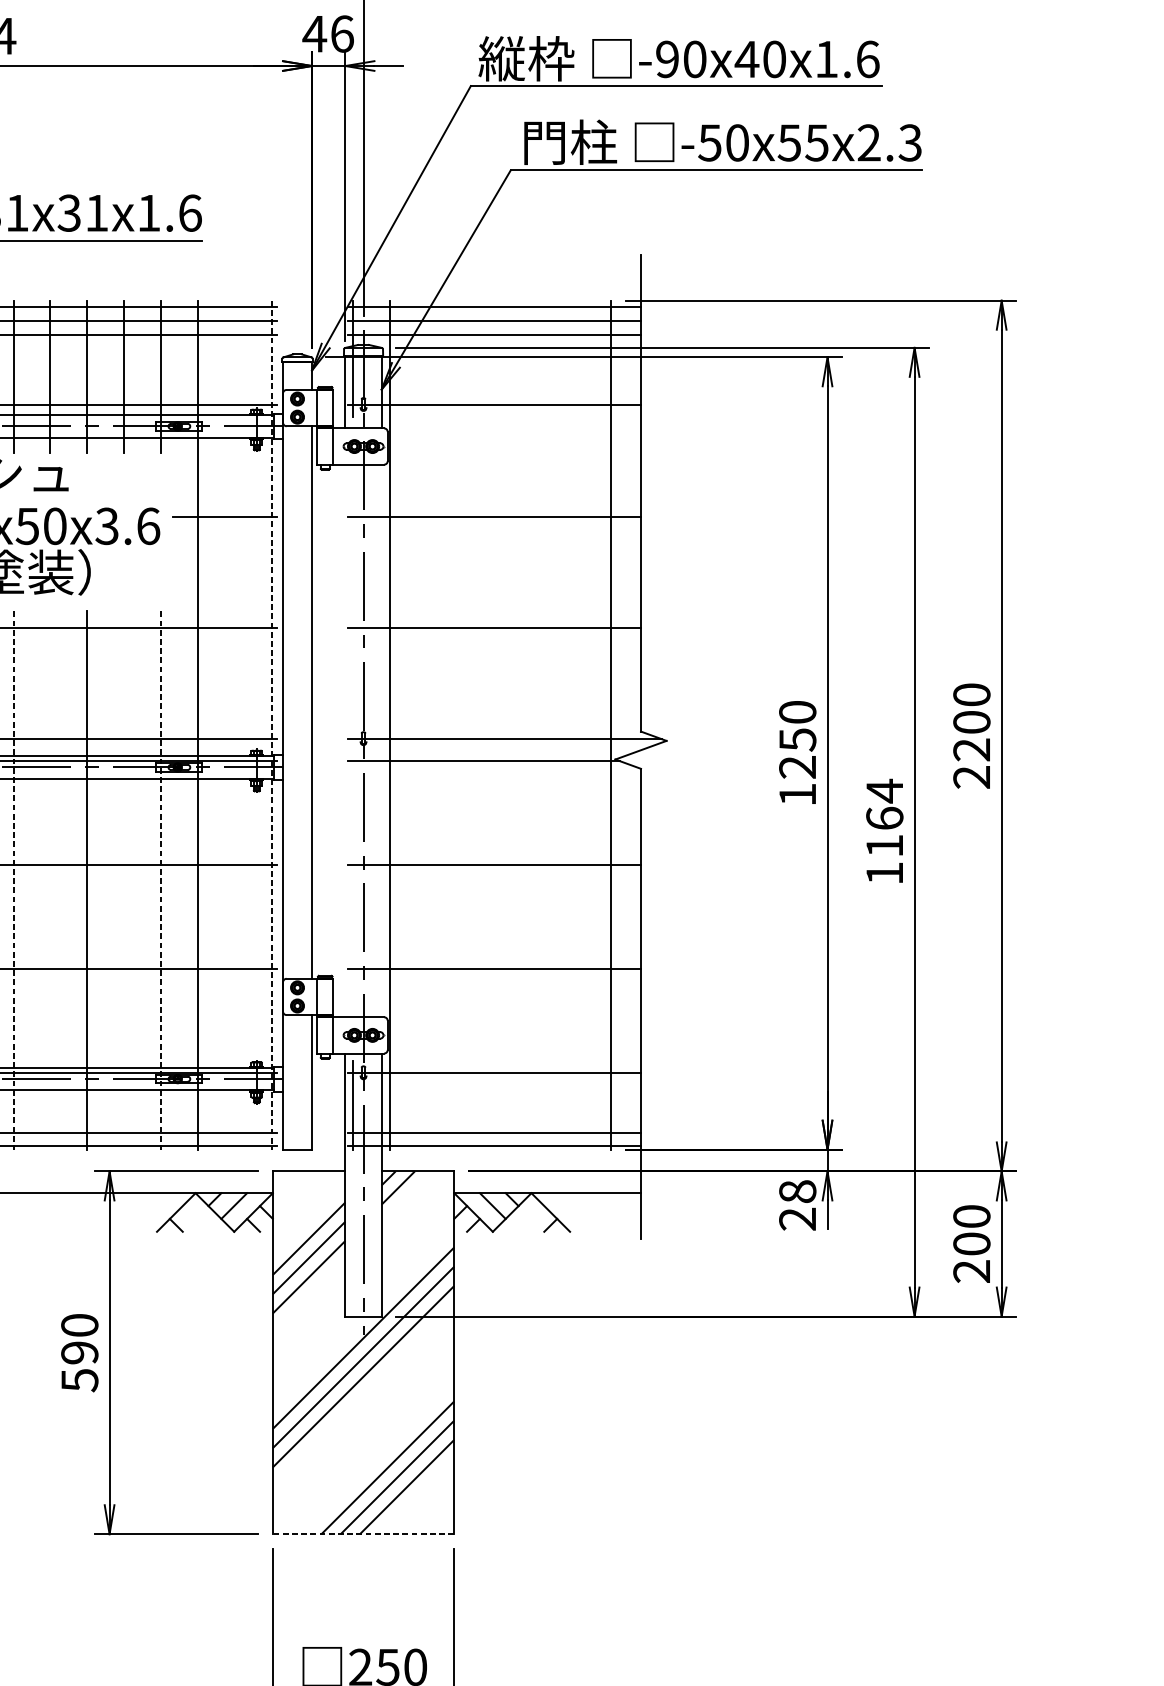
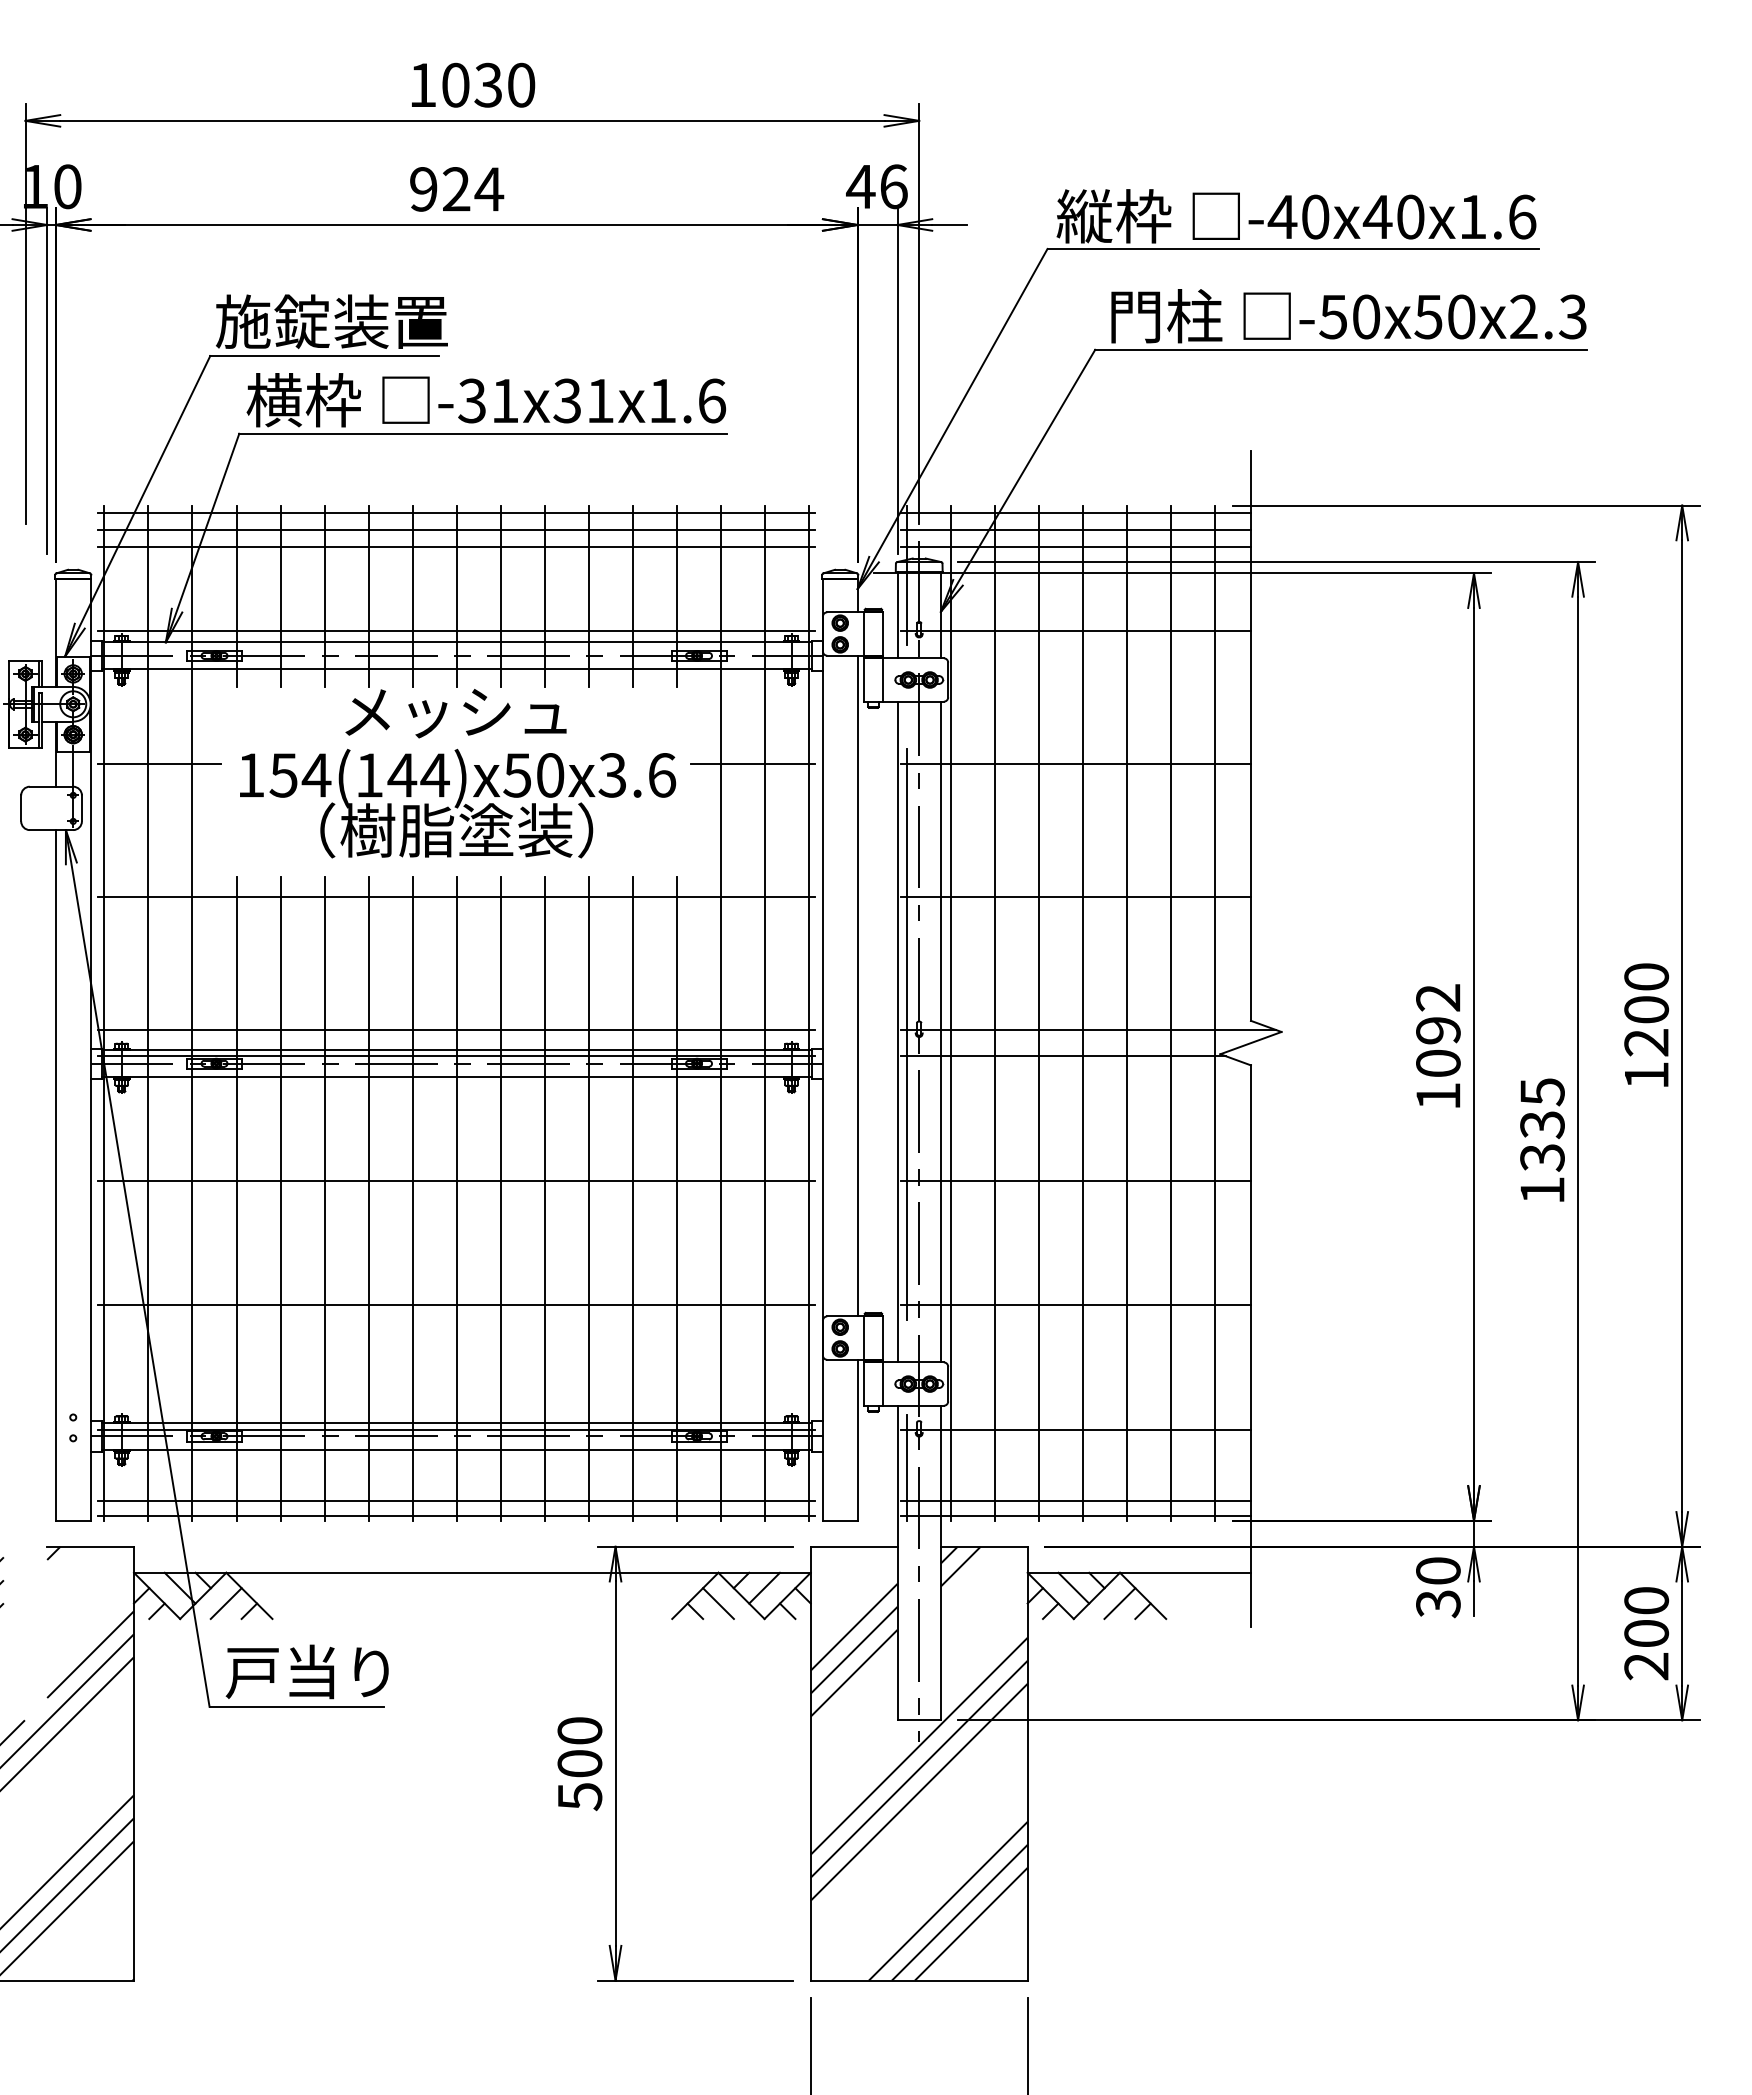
text: (667, 58) -> (1282, 216), -90x40x1.6 -> -40x40x1.6
text: (817, 142) -> (1461, 316), -50x55x2.3 -> -50x50x2.3
line: (235, 724) -> (765, 1012), added
line: (426, 724) -> (994, 1012), added
line: (464, 724) -> (1039, 1012), added
line: (500, 724) -> (1083, 1012), added
line: (537, 724) -> (1127, 1012), added
line: (574, 724) -> (1171, 1012), added
line: (271, 725) -> (809, 1013), dashed -> solid
text: (797, 739) -> (1438, 1030), 1250 -> 1092
line: (345, 740) -> (897, 1031), added
line: (381, 740) -> (940, 1031), added
line: (352, 743) -> (906, 1034), added
text: (971, 777) -> (1646, 1075), 2200 -> 1200
text: (884, 818) -> (1542, 1124), 1164 -> 1335
line: (13, 880) -> (500, 1198), dashed -> solid
line: (50, 880) -> (544, 1198), added
line: (123, 880) -> (632, 1198), added
line: (161, 880) -> (677, 1198), dashed -> solid
text: (797, 1205) -> (1438, 1587), 28 -> 30
line: (195, 1218) -> (718, 1603), added
line: (531, 1218) -> (1119, 1603), added
text: (79, 1352) -> (579, 1763), 590 -> 500
line: (362, 1534) -> (918, 1980), dashed -> solid

